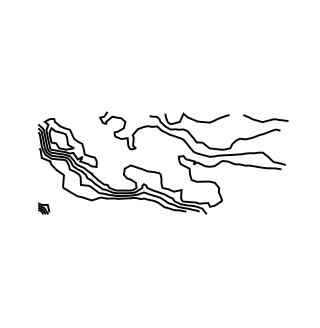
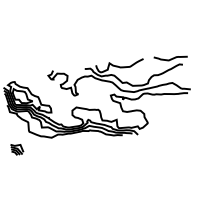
part: (44, 208) -> (17, 149), size x1.4

